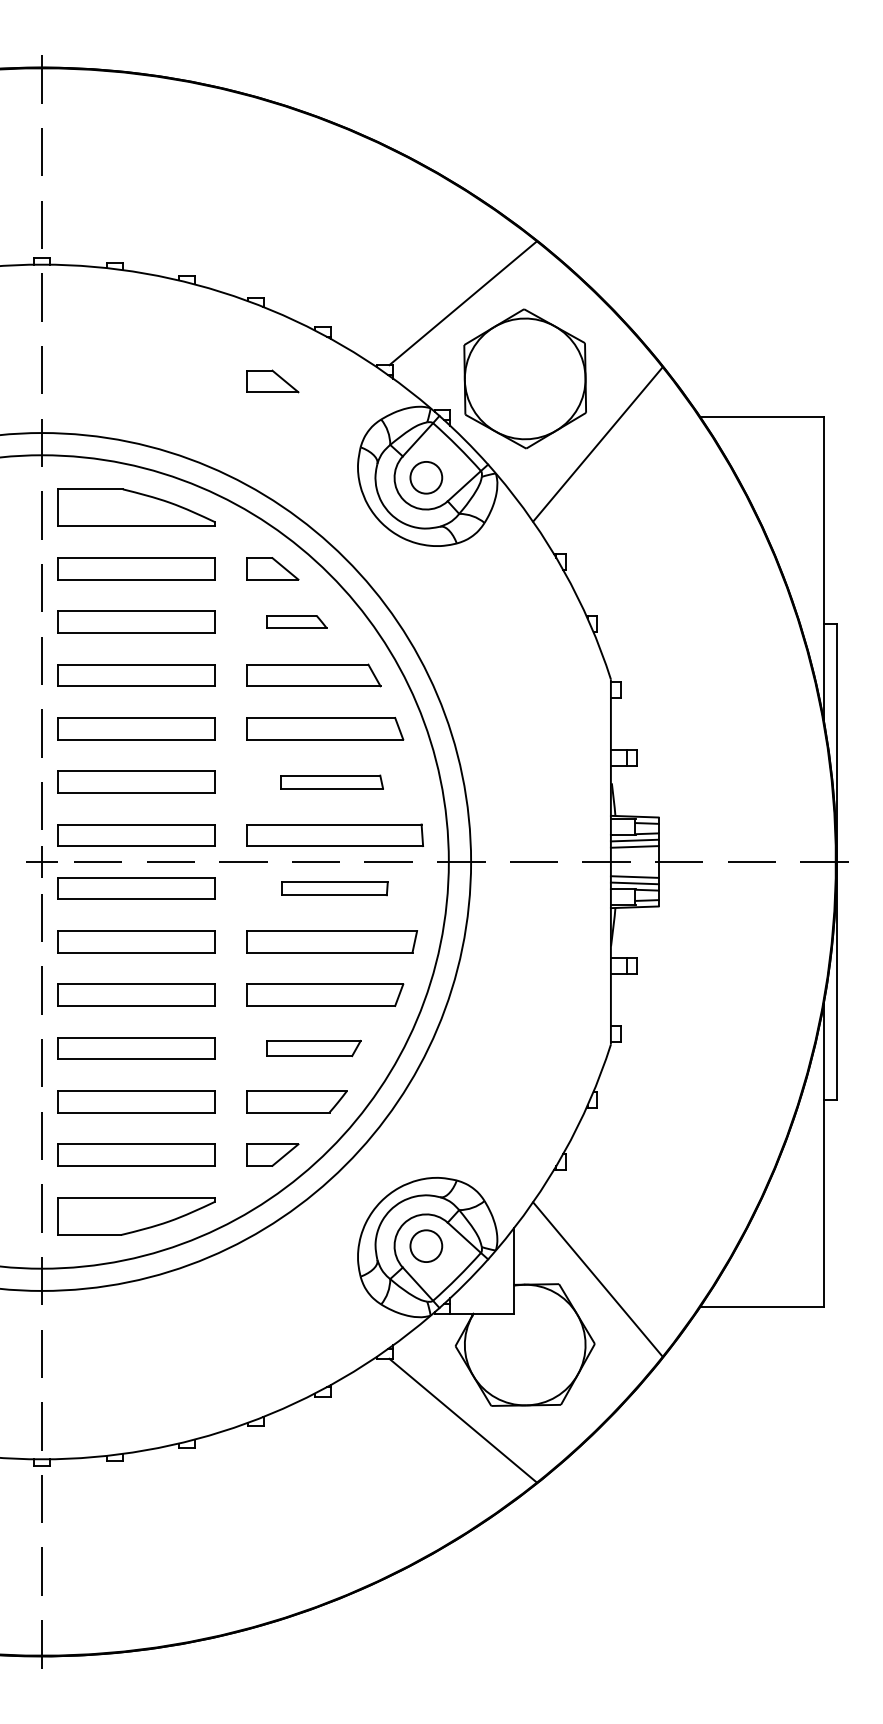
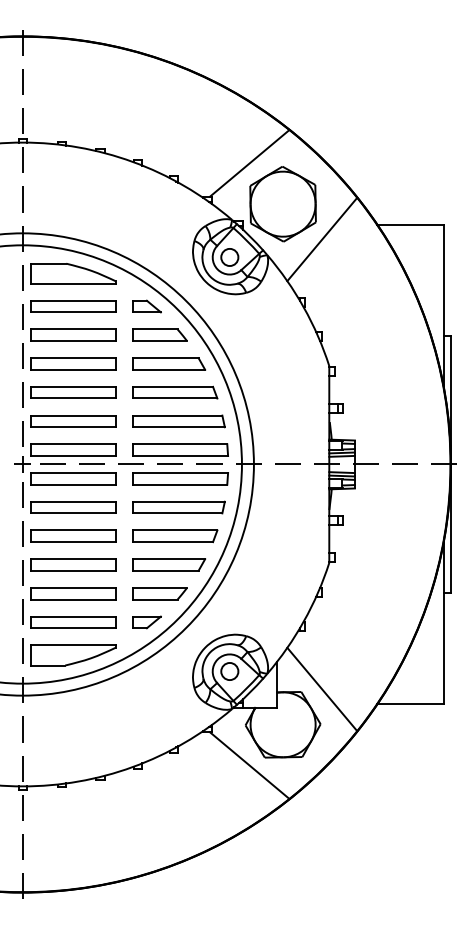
part: (271, 381) -> (146, 205), removed
part: (295, 620) -> (159, 334), size x1.67
part: (331, 782) -> (178, 421), size x1.67
part: (334, 887) -> (180, 478), size x1.67
part: (314, 1047) -> (169, 564), size x1.43

